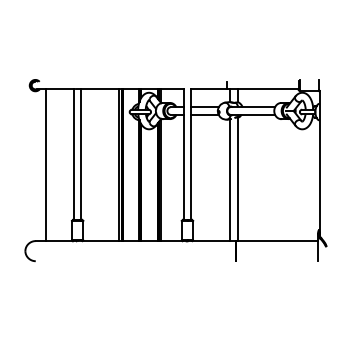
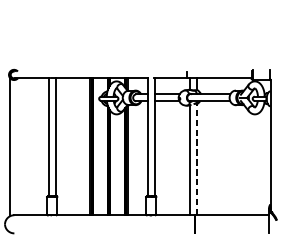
line: (45, 165) -> (9, 147), moved
line: (237, 179) -> (196, 159), solid -> dashed

